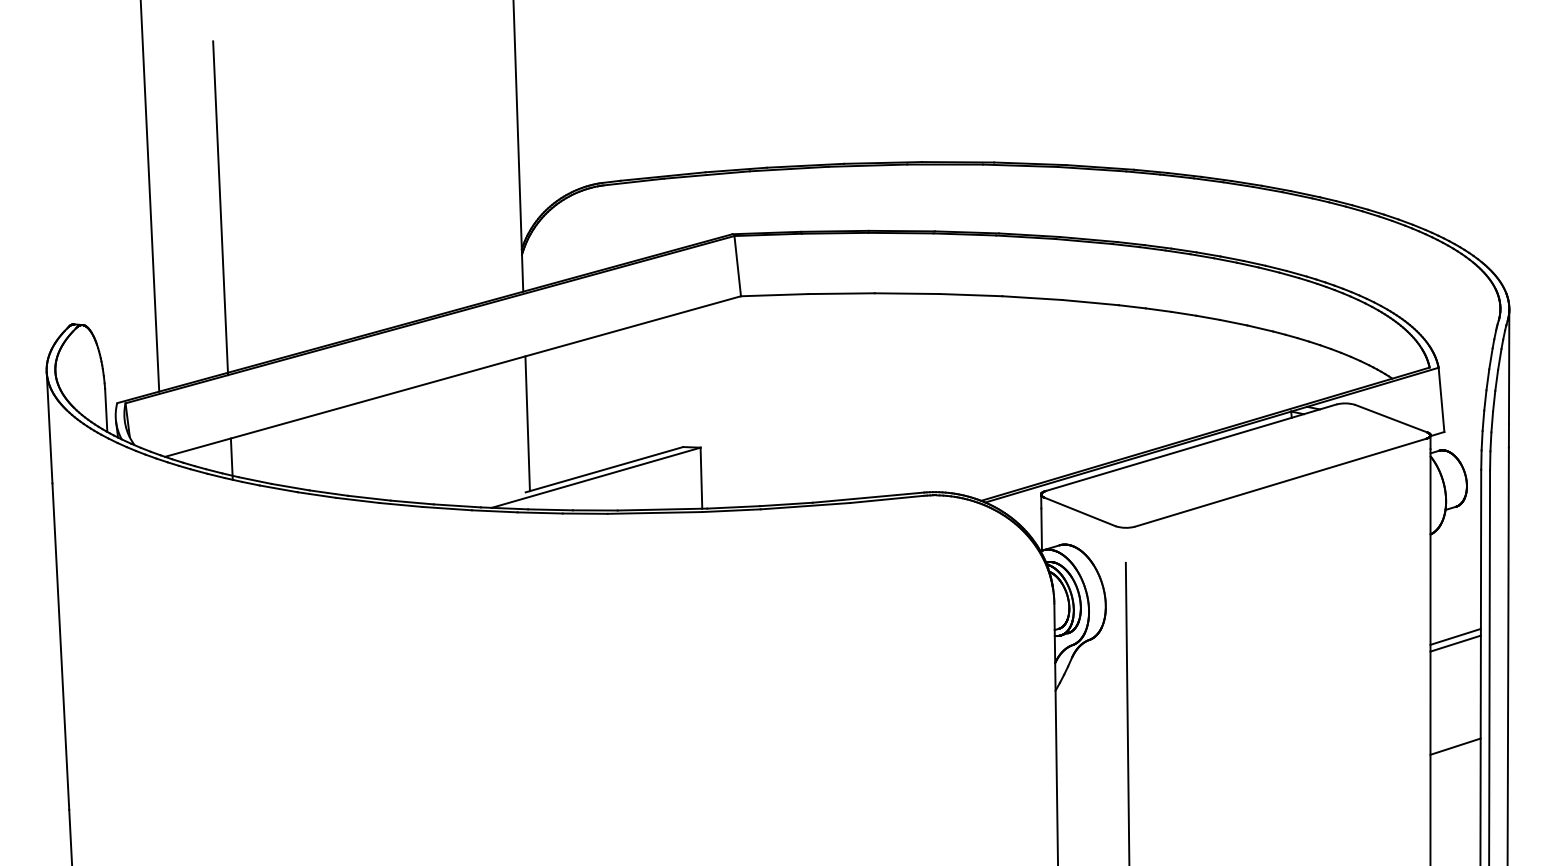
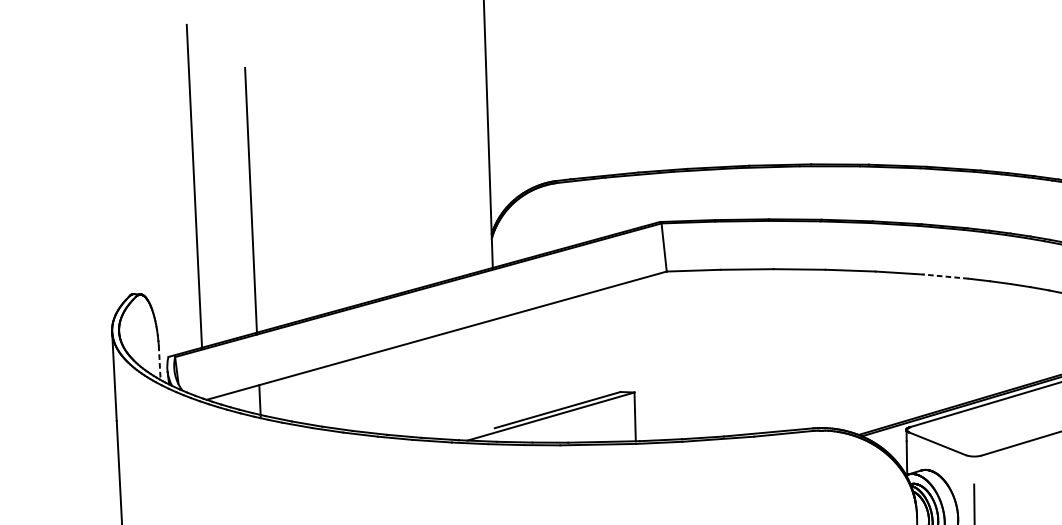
line: (1090, 302) -> (945, 276), solid -> dashed
line: (106, 410) -> (159, 362), solid -> dashed
line: (527, 423) -> (496, 373), removed

